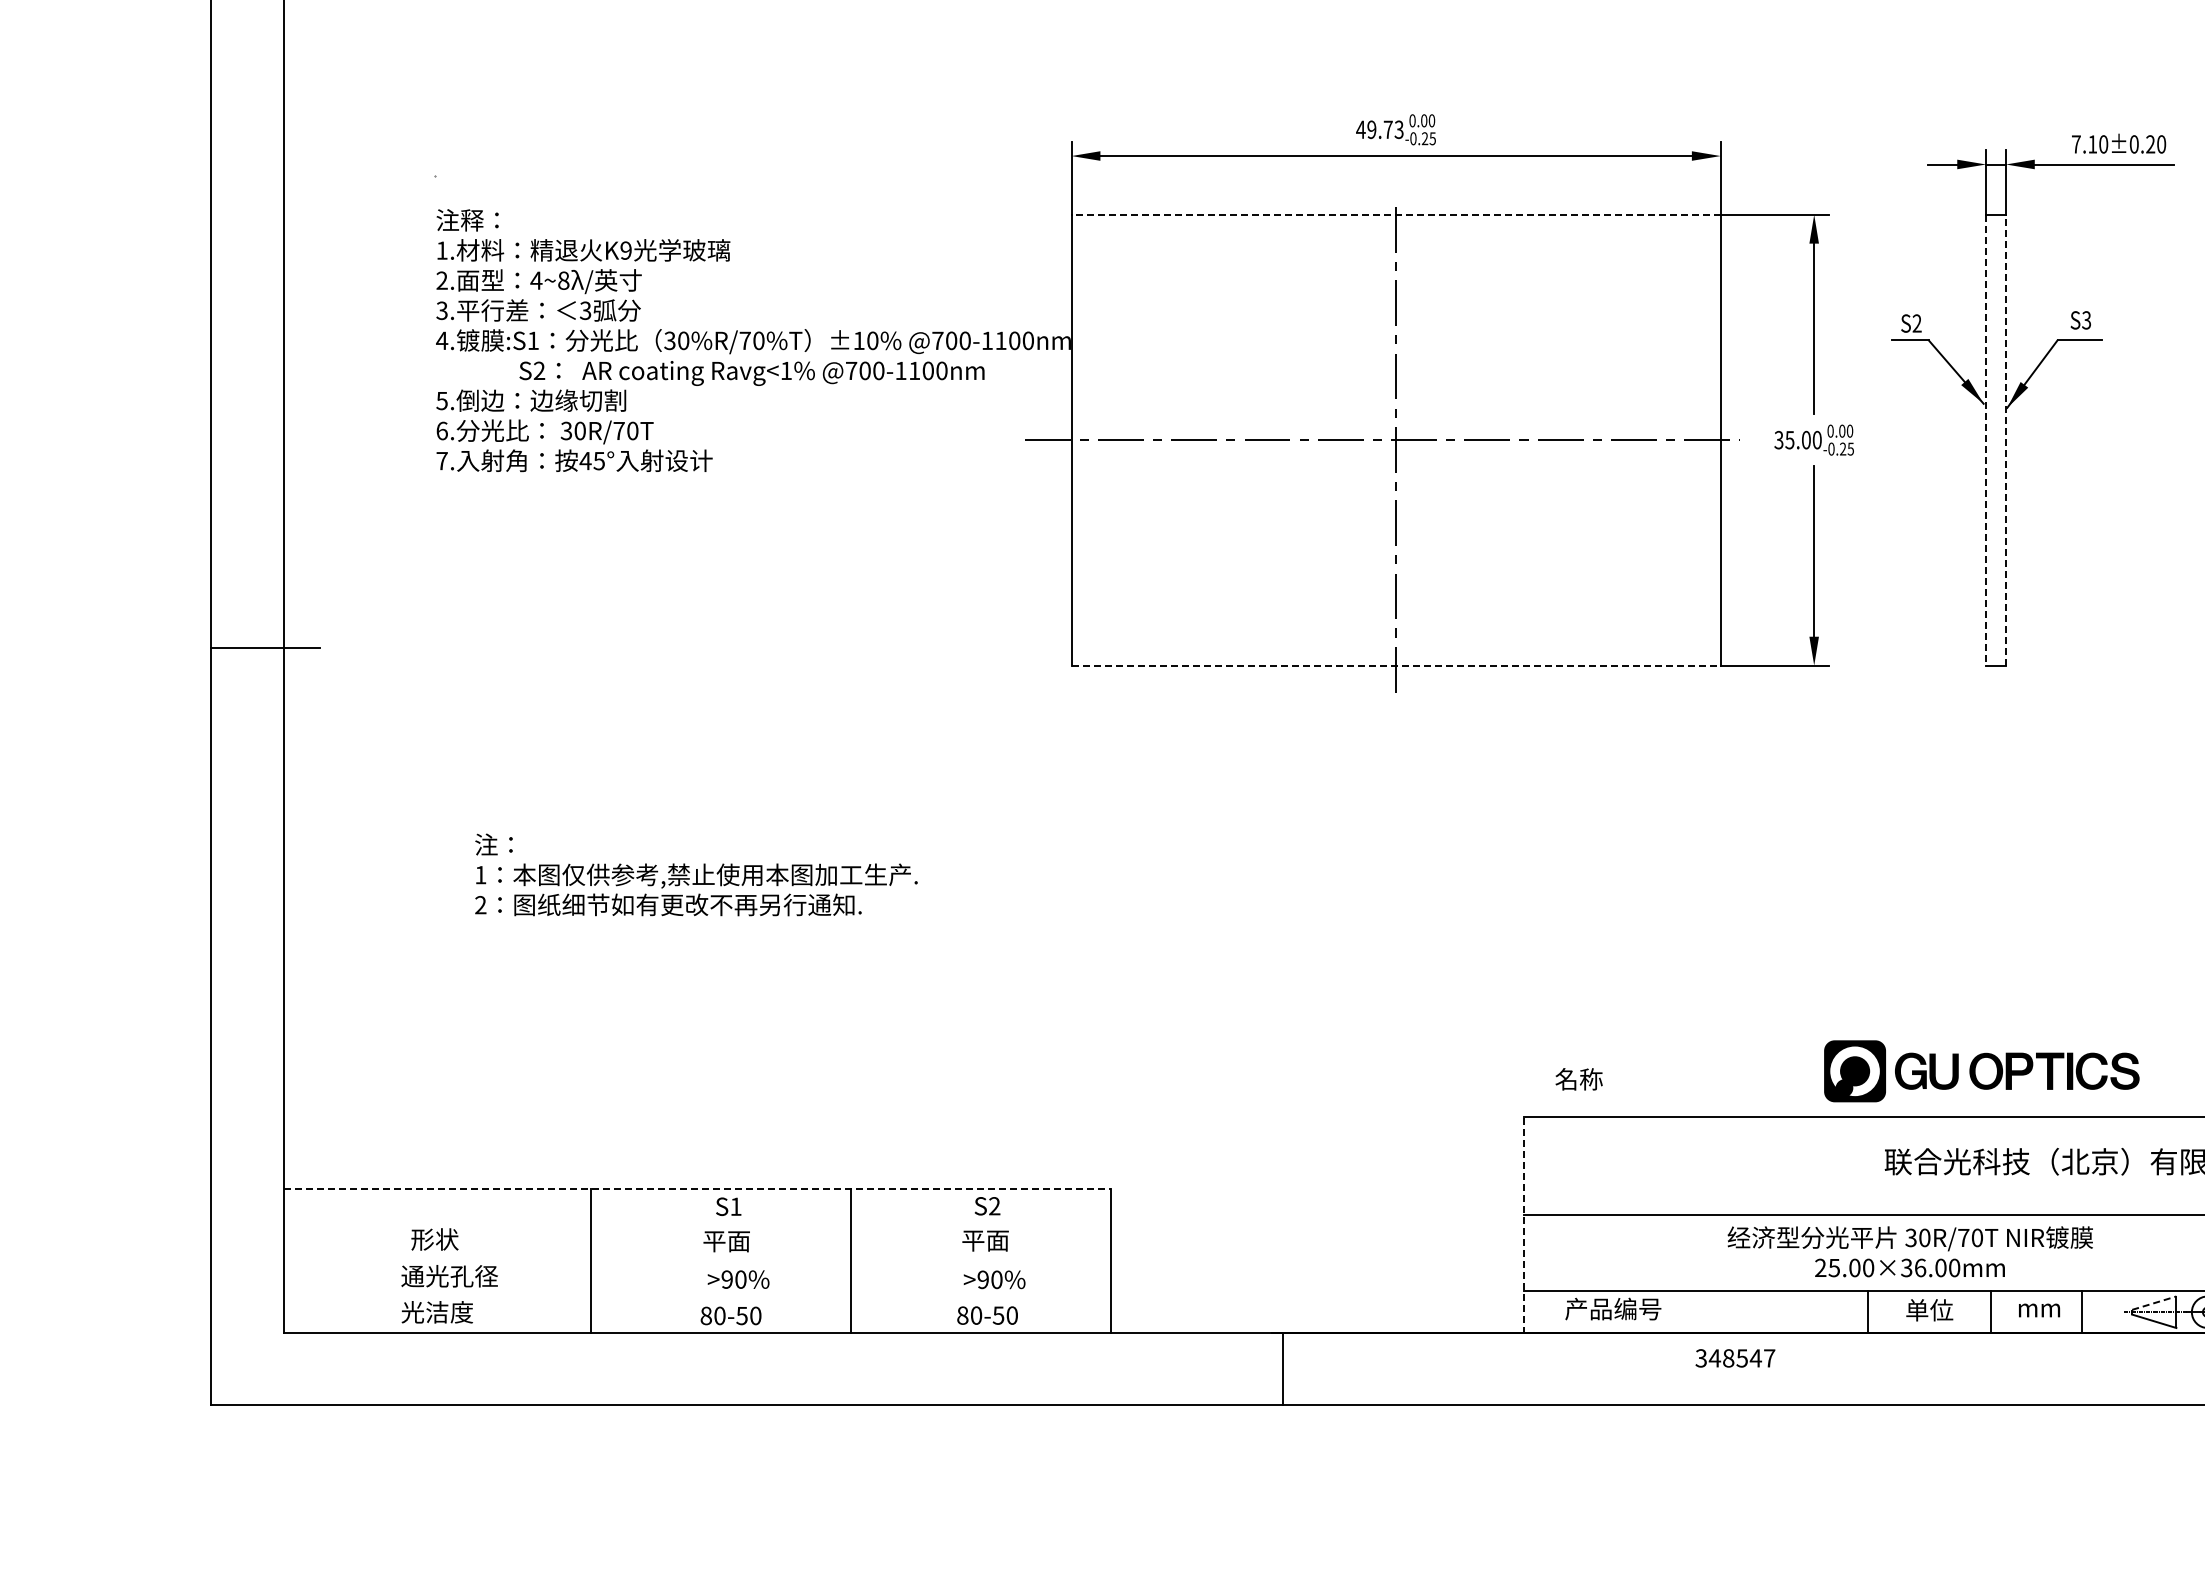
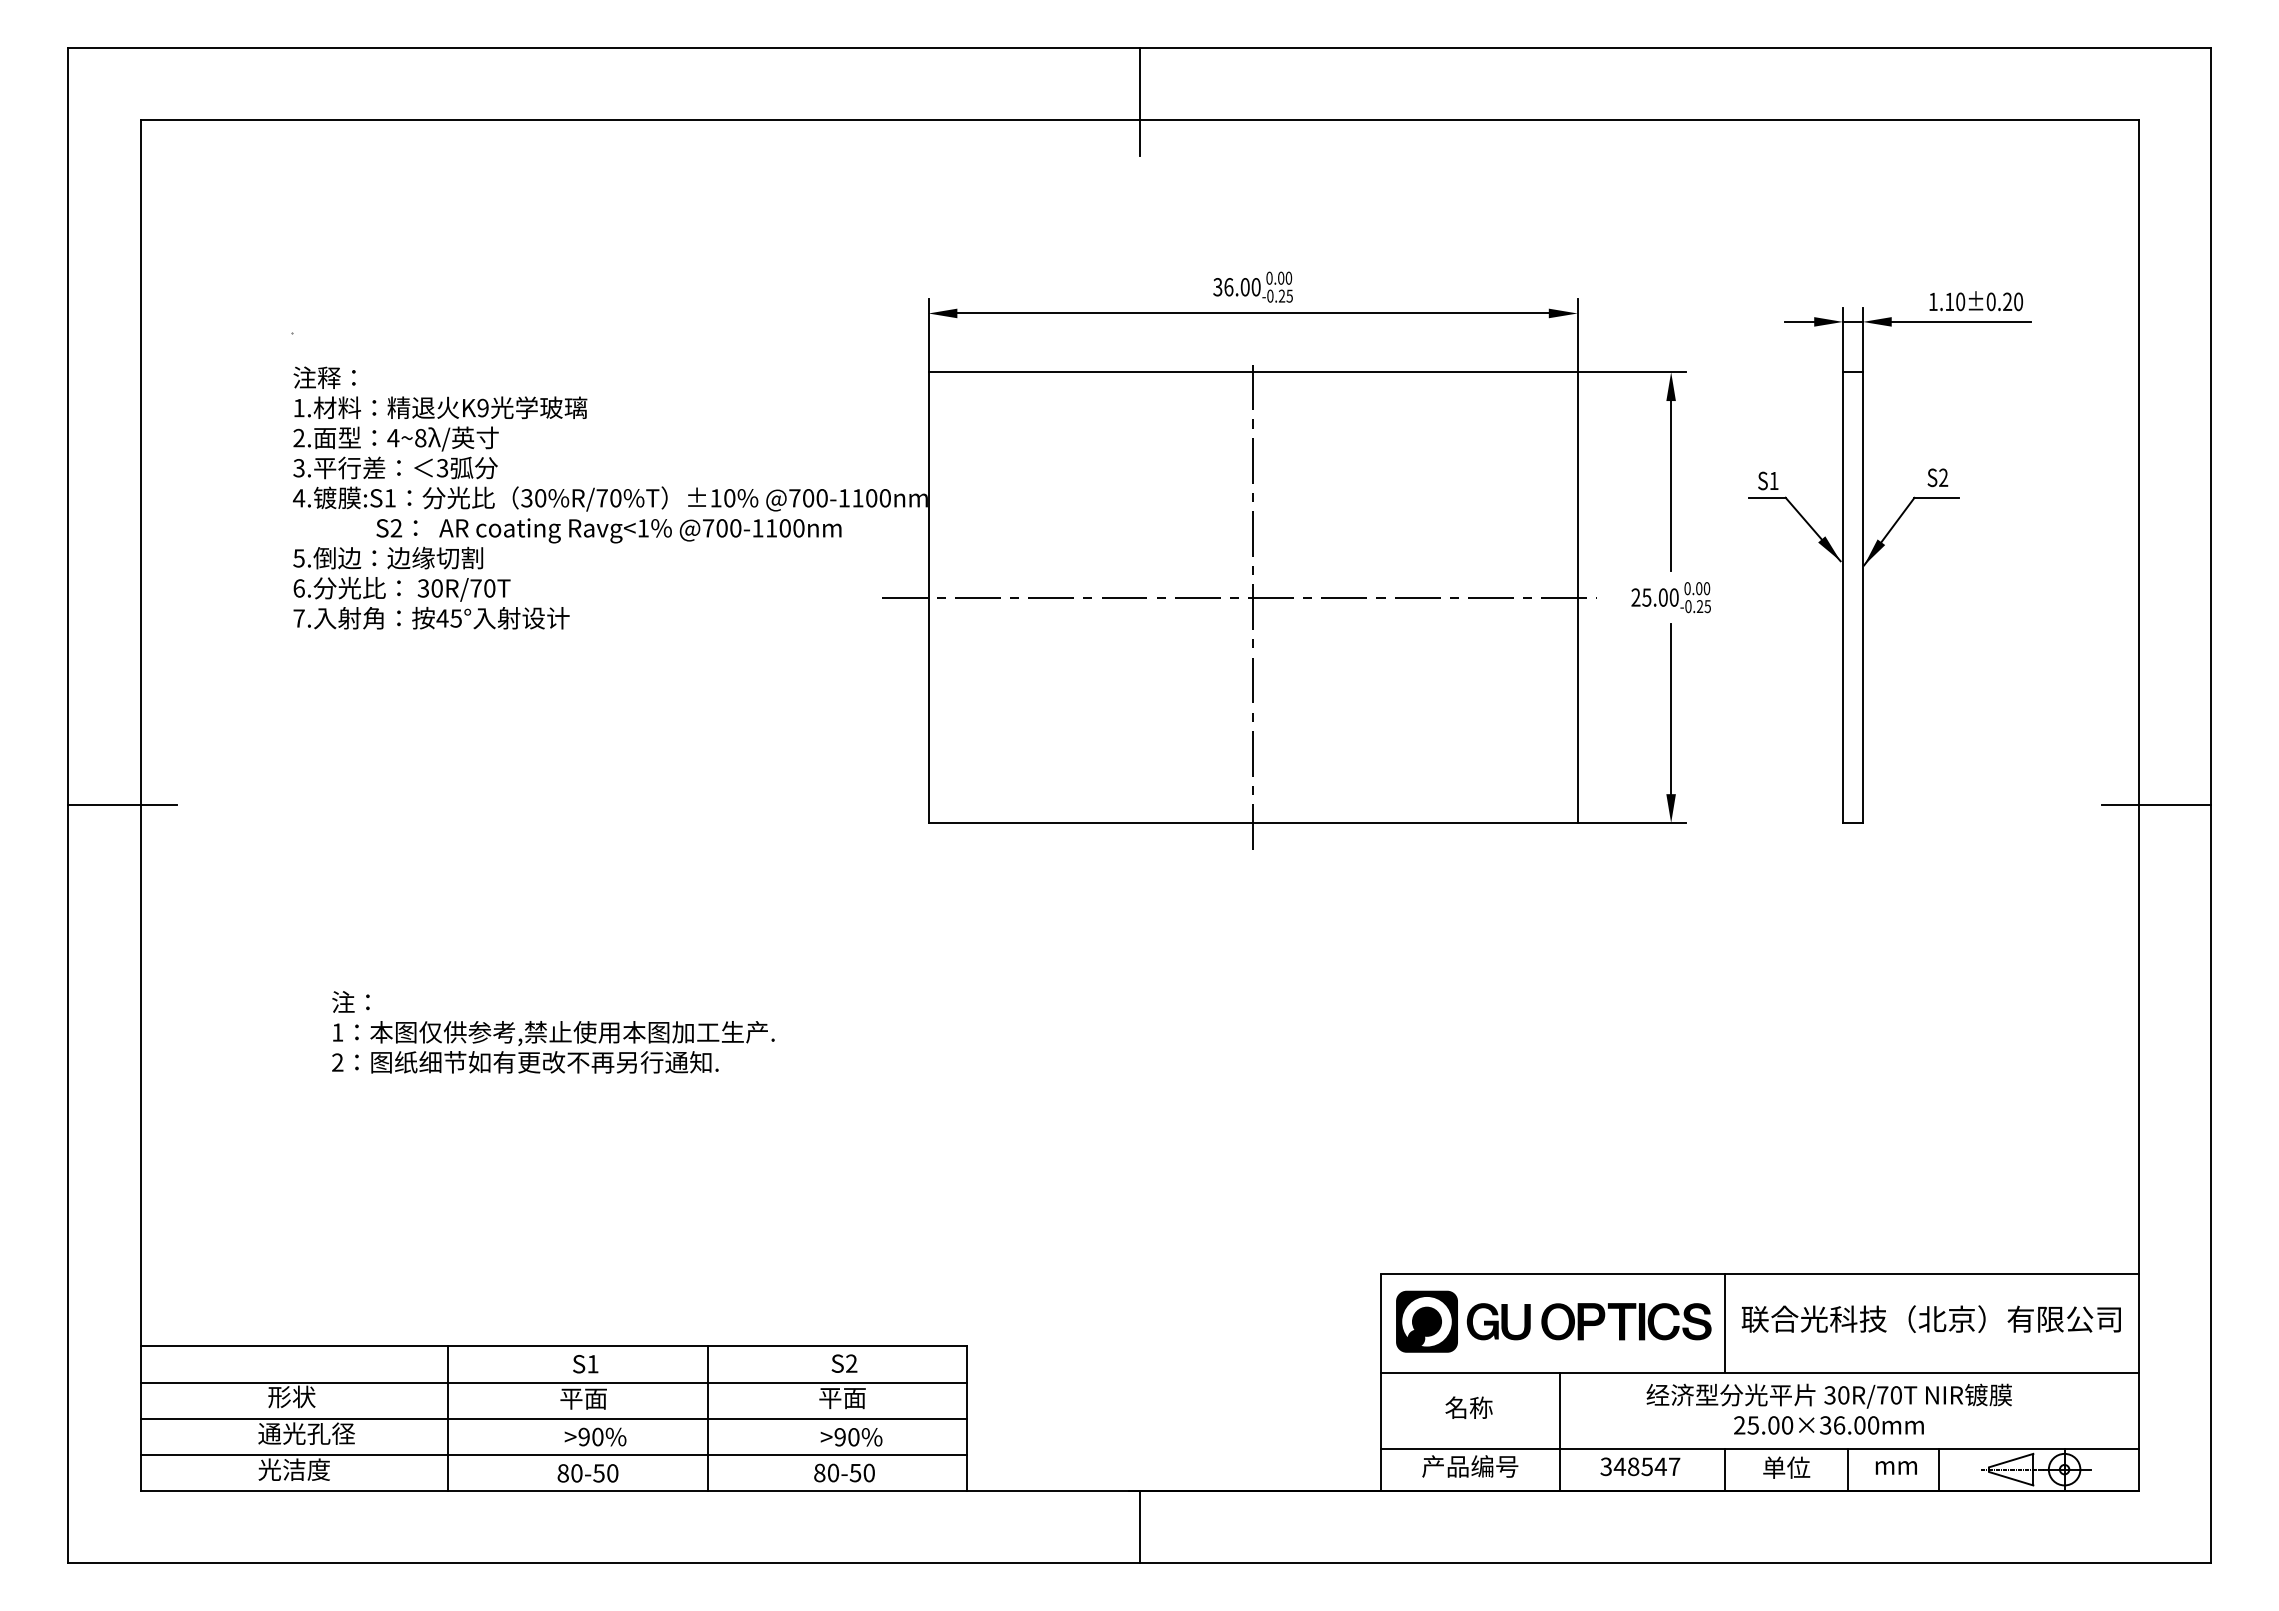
text: (1379, 130) -> (1236, 287), 49.73 -> 36.00
text: (2075, 144) -> (1932, 301), 7.10±0.20 -> 1.10±0.20
line: (1396, 215) -> (1253, 372), dashed -> solid
text: (2086, 321) -> (1943, 478), S3 -> S2
text: (1916, 323) -> (1773, 480), S2 -> S1
text: (1778, 440) -> (1635, 597), 35.00 -> 25.00
line: (2005, 440) -> (1862, 597), dashed -> solid
line: (1986, 441) -> (1843, 598), dashed -> solid
line: (1396, 666) -> (1253, 823), dashed -> solid
part: (1981, 1071) -> (1553, 1321), moved
text: (1578, 1079) -> (1468, 1407), moved
line: (1867, 1166) -> (1724, 1323), added
line: (697, 1189) -> (554, 1346), dashed -> solid
line: (696, 1225) -> (553, 1382), added
line: (1524, 1225) -> (1381, 1382), dashed -> solid
text: (1909, 1251) -> (1828, 1408), moved
line: (696, 1261) -> (553, 1418), added
line: (1702, 1274) -> (1559, 1431), added
line: (696, 1297) -> (553, 1454), added
line: (2154, 1303) -> (2011, 1460), dashed -> solid
text: (1735, 1358) -> (1640, 1466), moved

